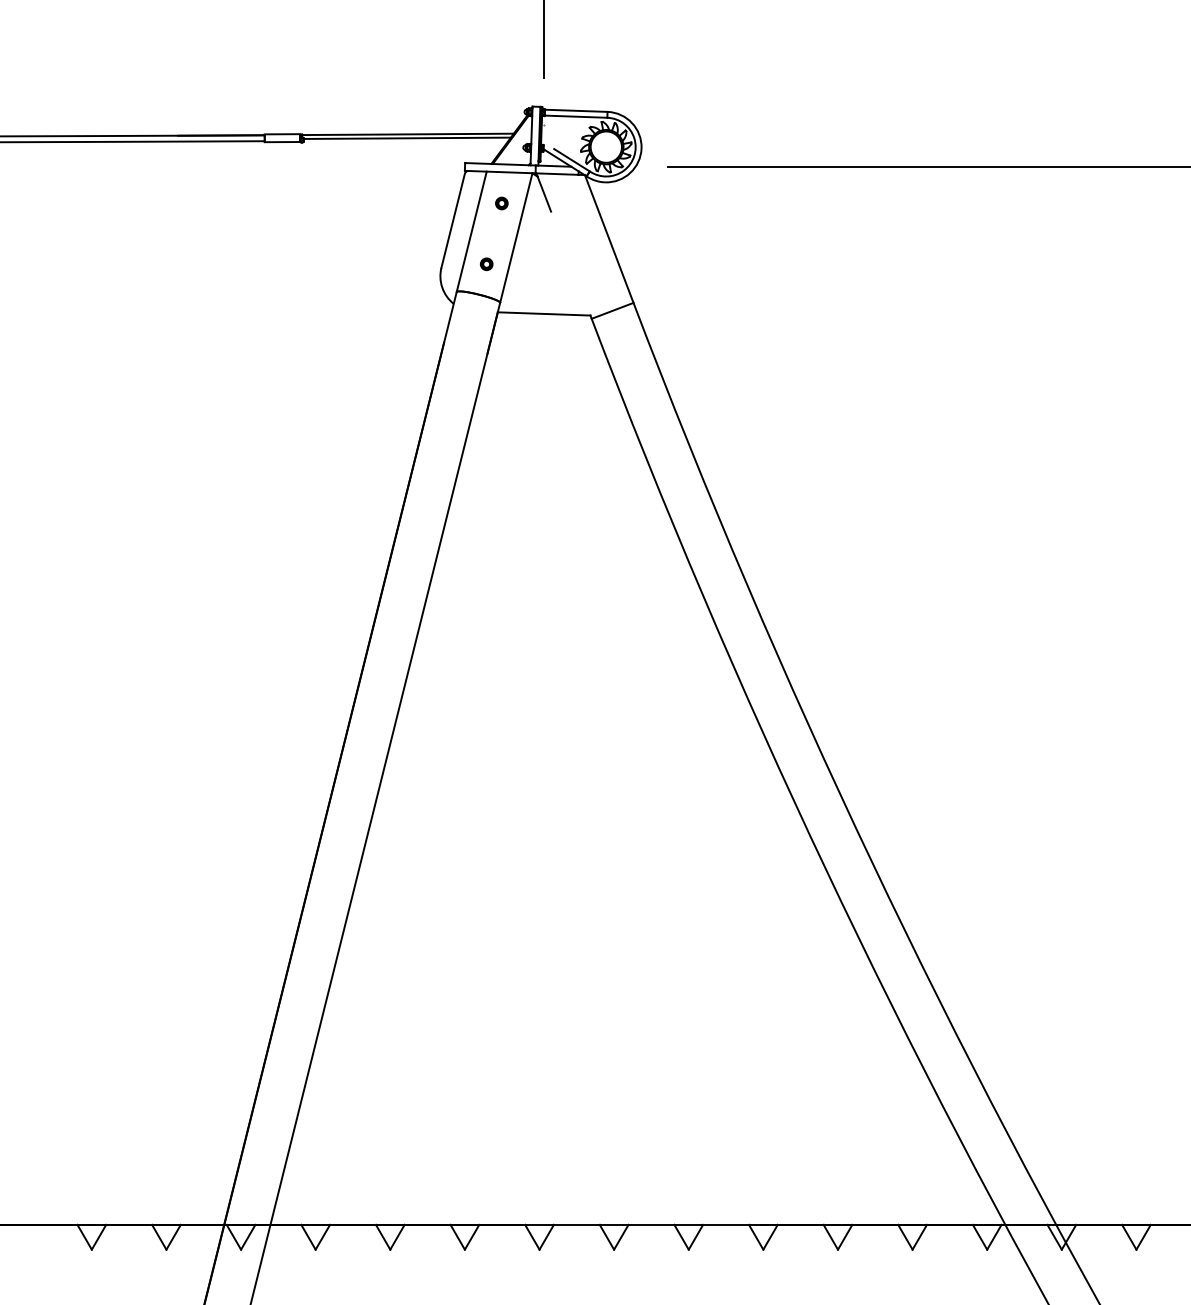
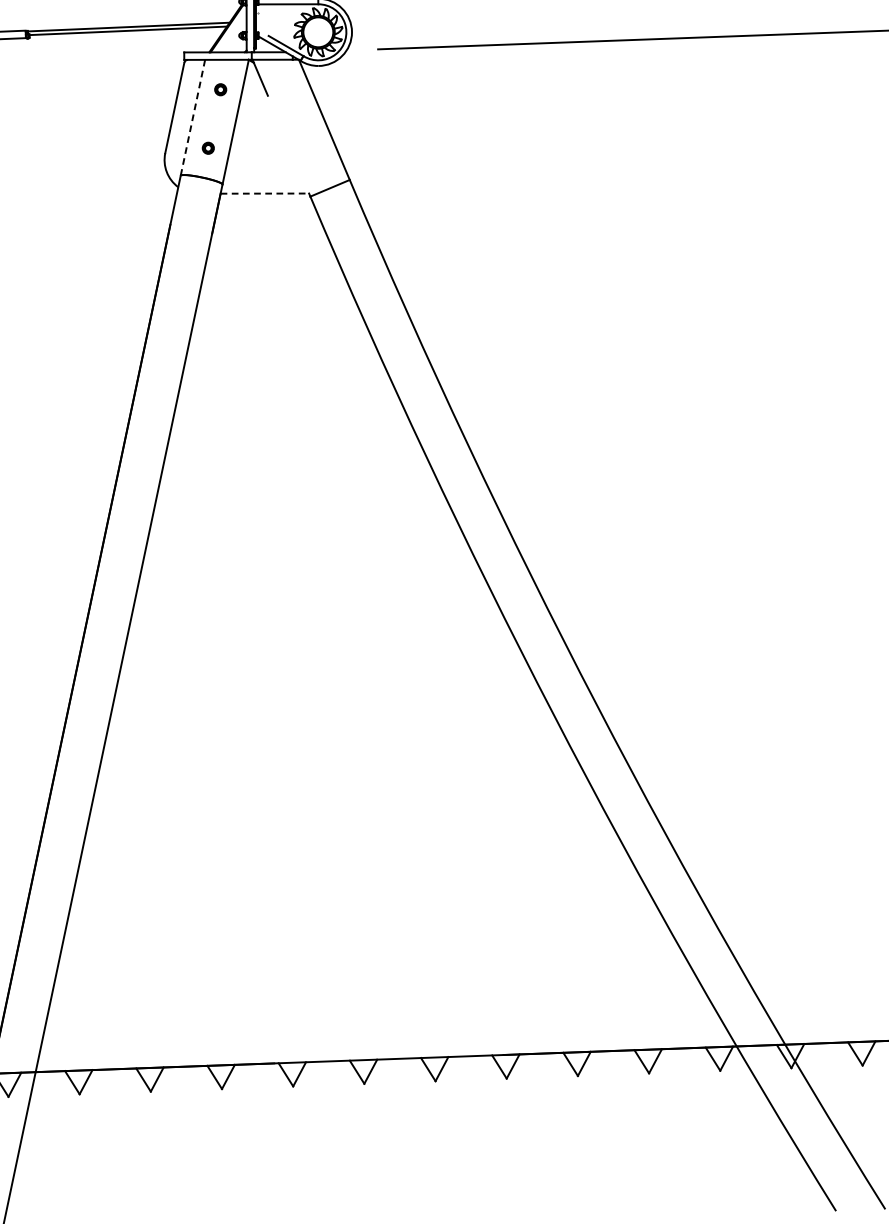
line: (471, 232) -> (192, 118), solid -> dashed
line: (544, 313) -> (265, 193), solid -> dashed

